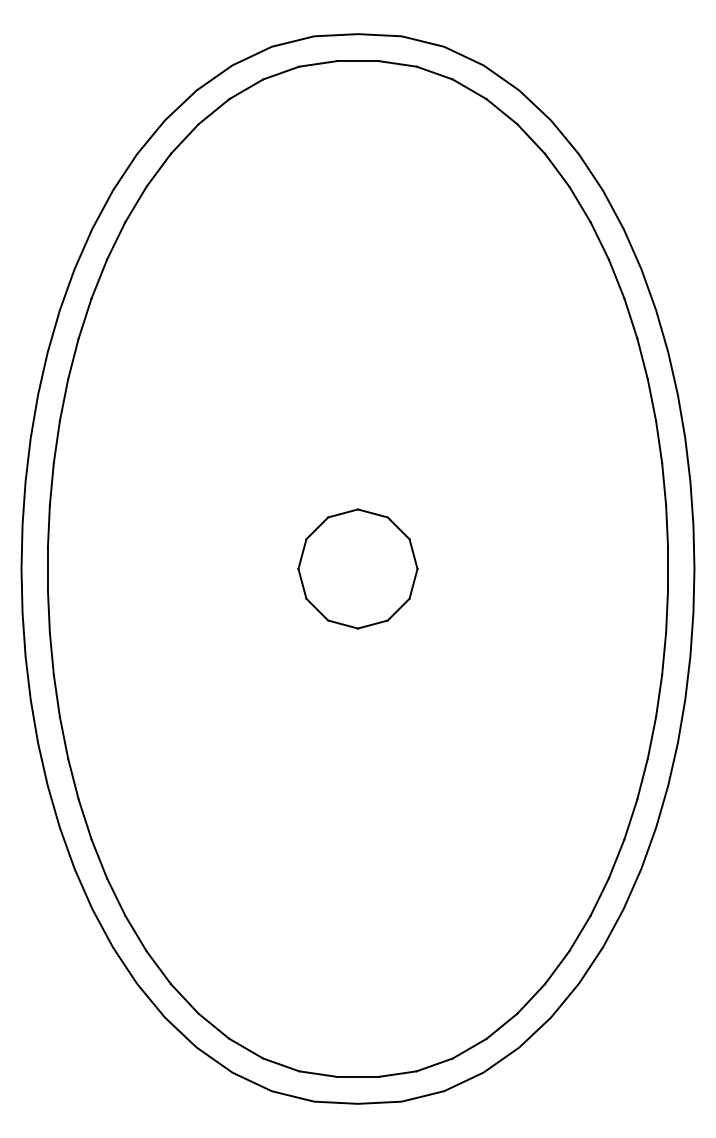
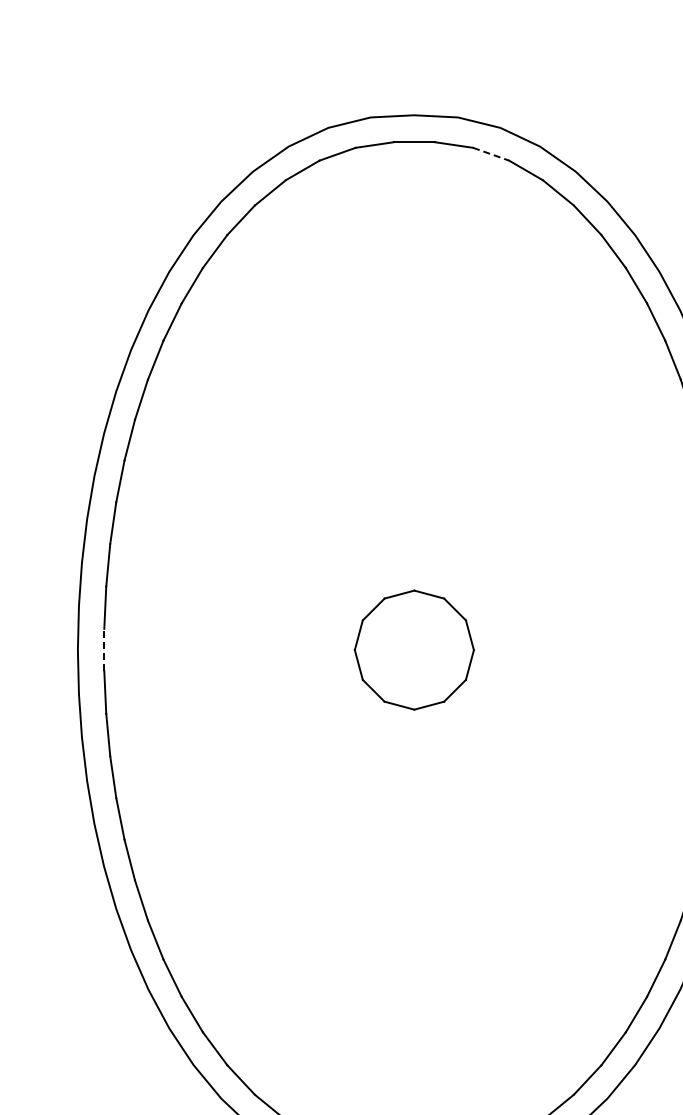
line: (435, 73) -> (491, 154), solid -> dashed
line: (47, 568) -> (103, 649), solid -> dashed

